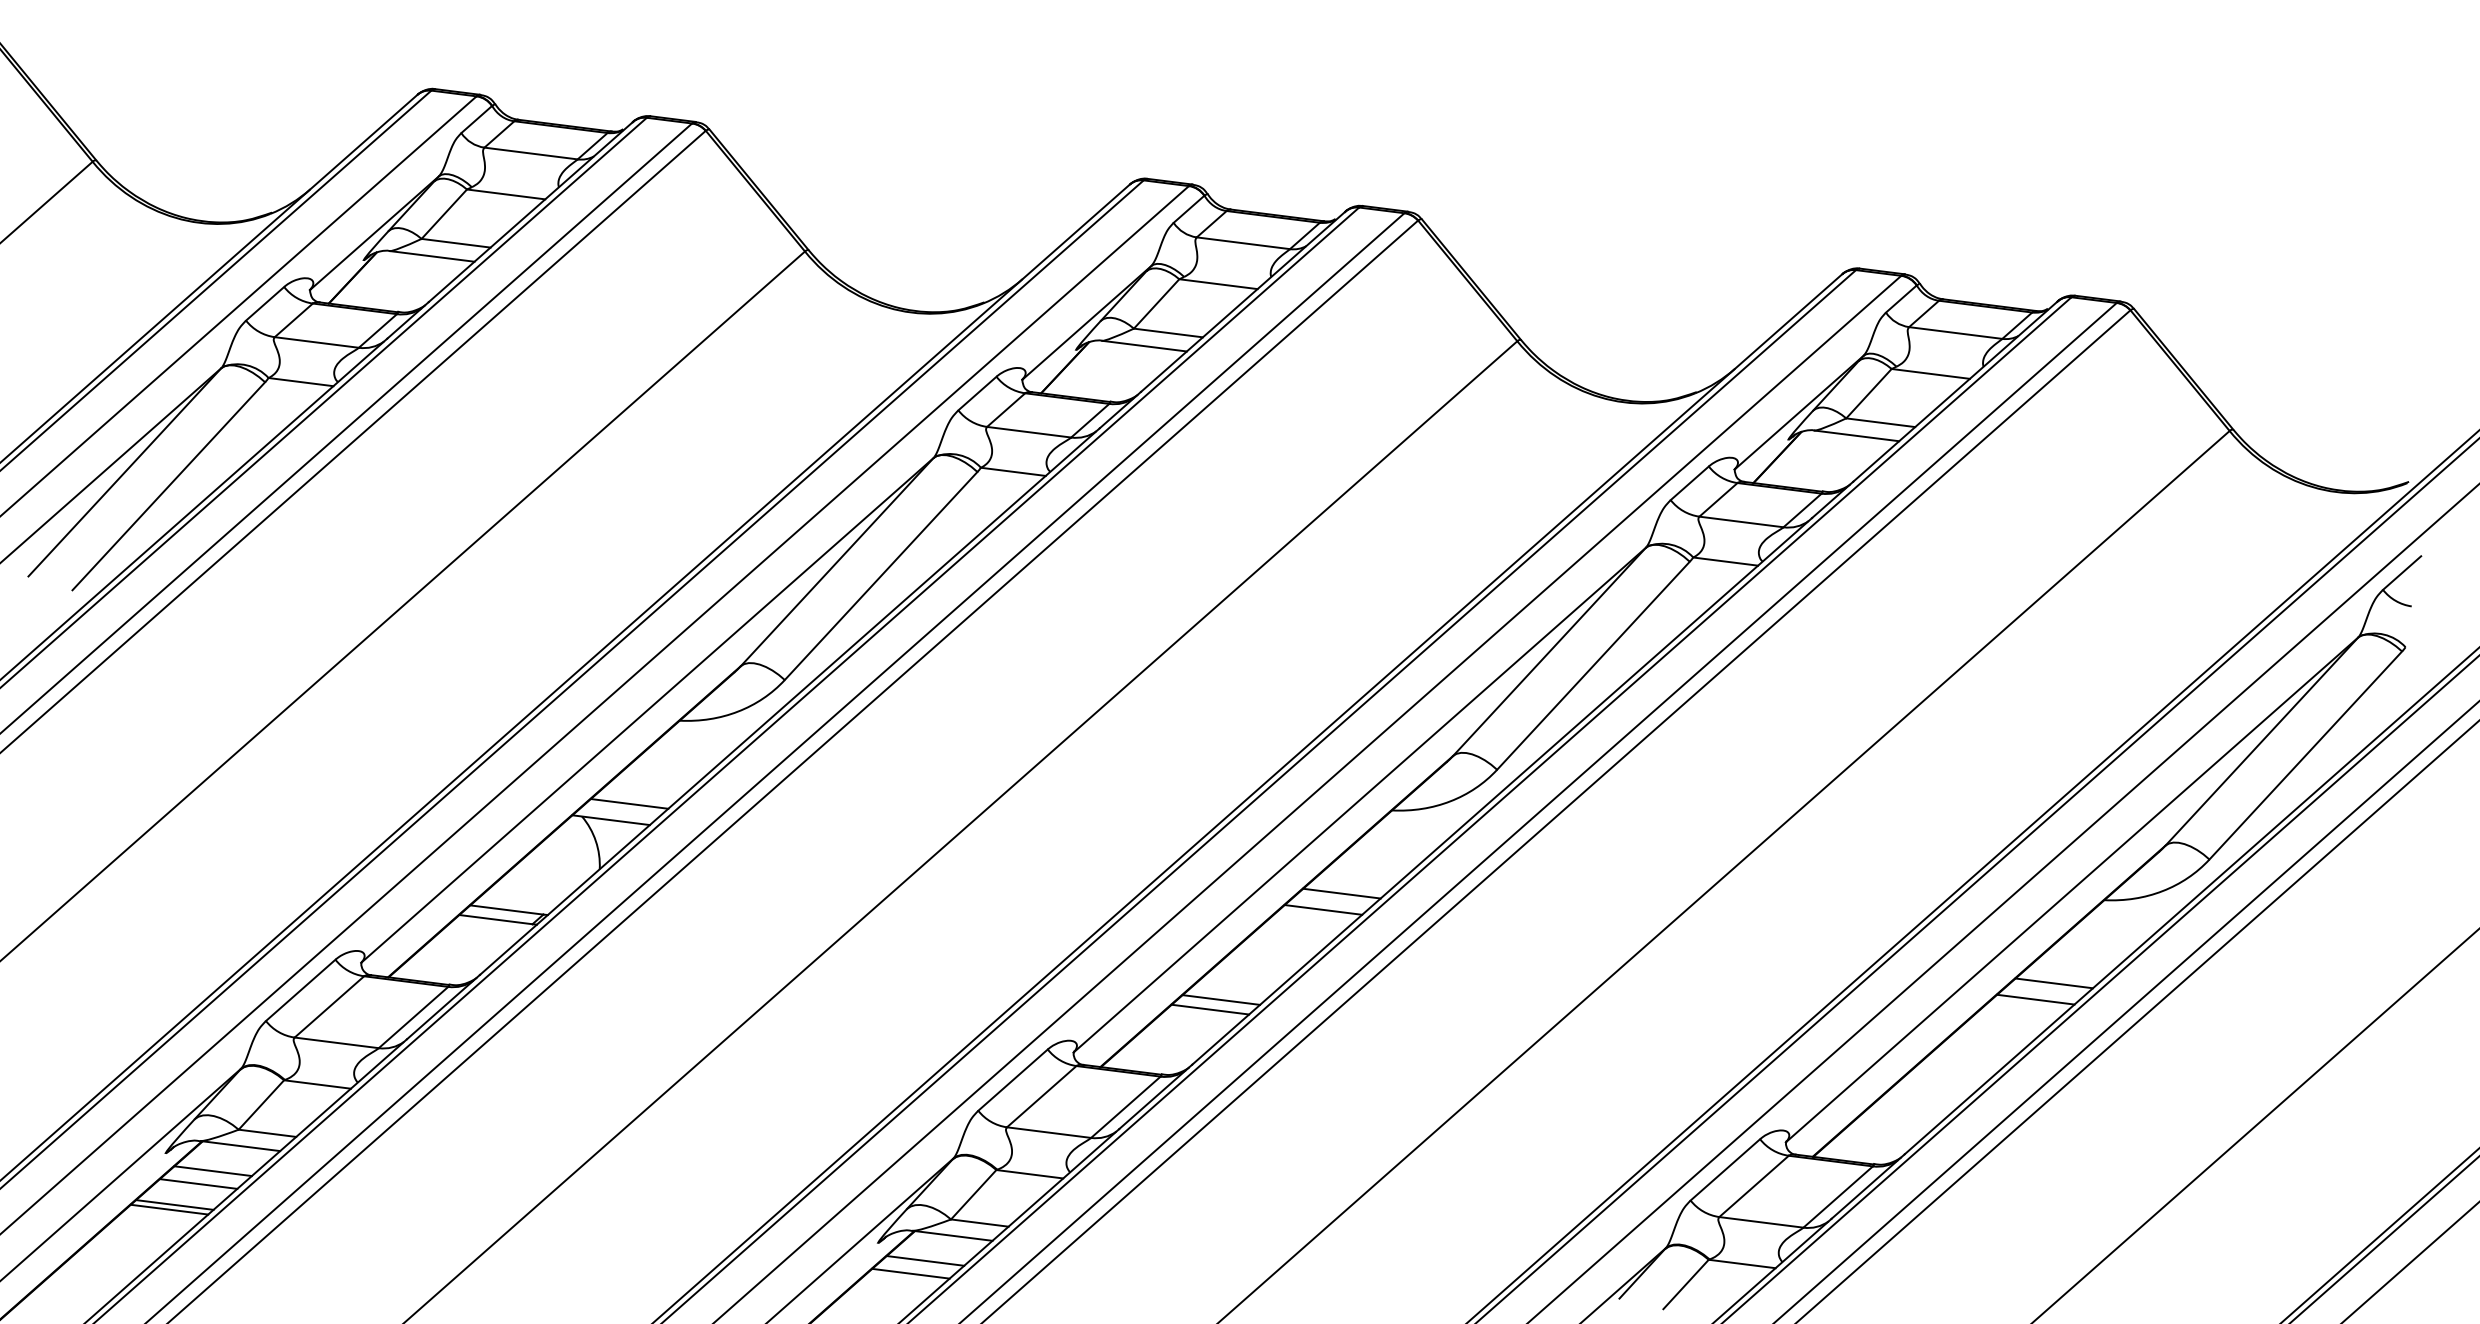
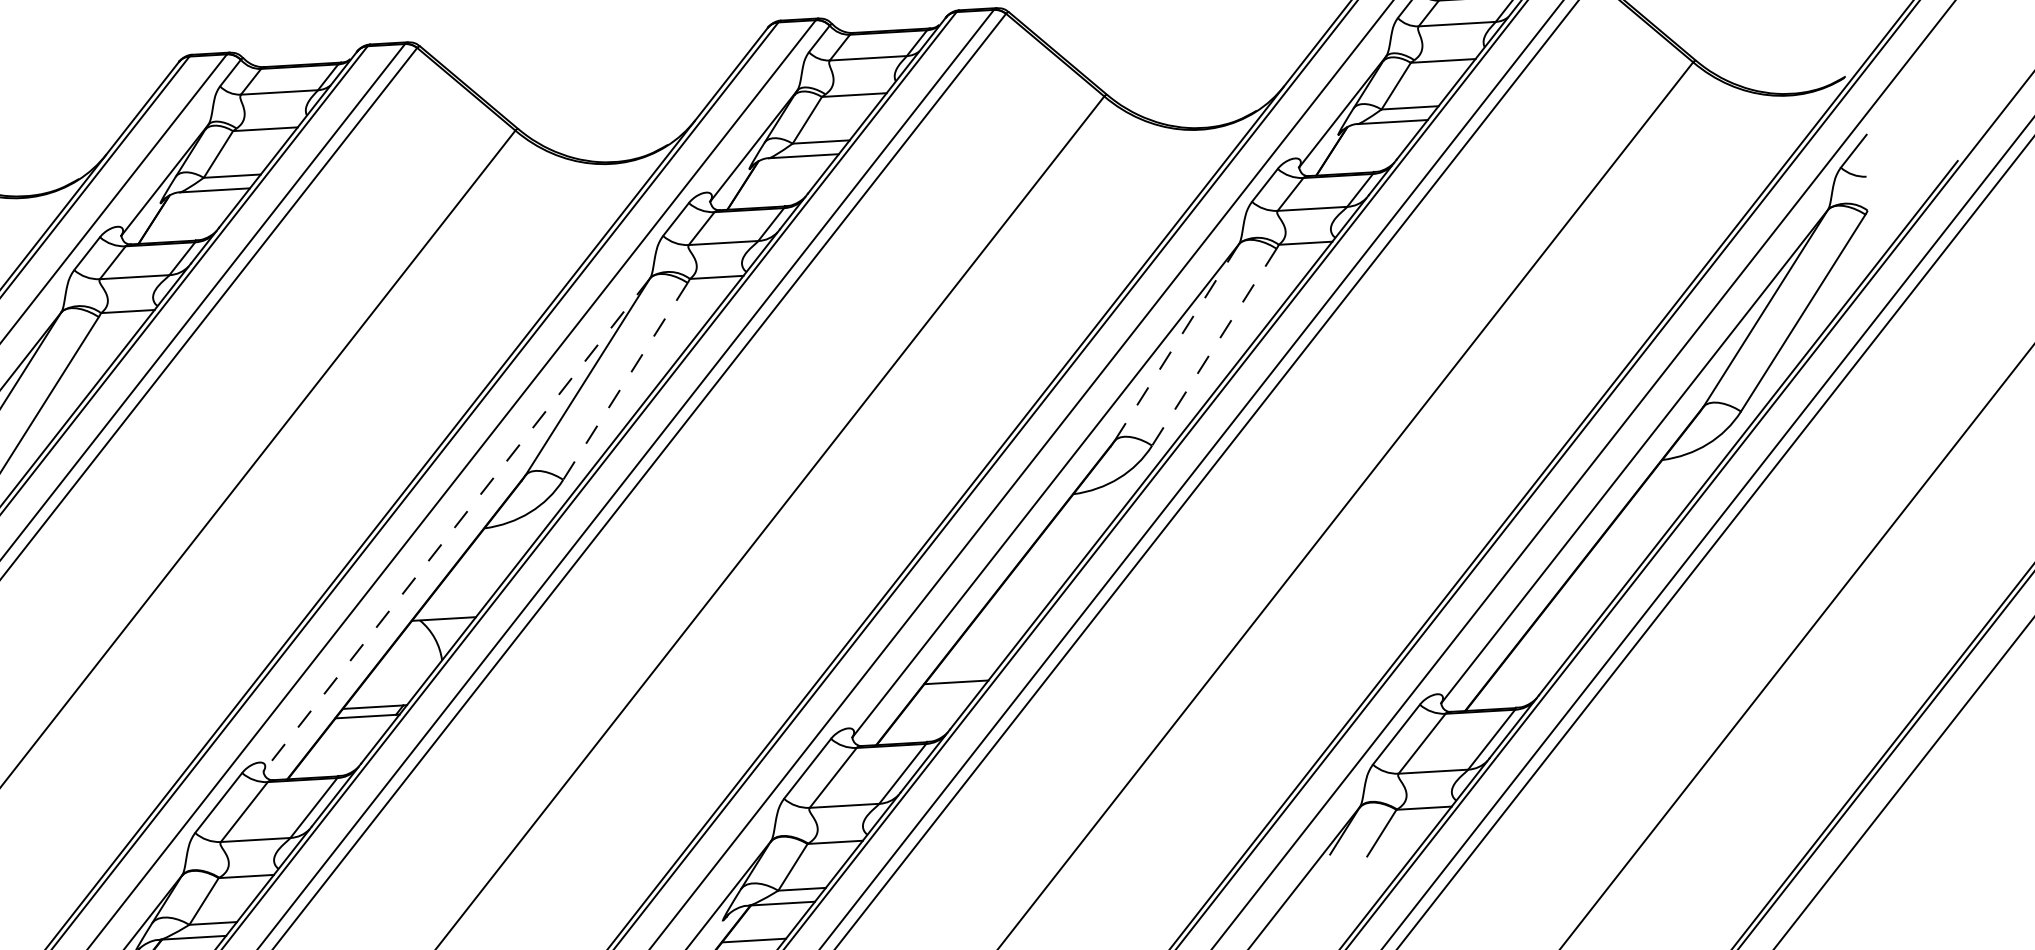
line: (881, 576) -> (625, 381), solid -> dashed
line: (1549, 651) -> (1176, 342), solid -> dashed
line: (1593, 665) -> (1214, 346), solid -> dashed
line: (647, 710) -> (456, 524), solid -> dashed
line: (629, 803) -> (456, 602), removed
line: (1341, 893) -> (1044, 568), removed
line: (1323, 909) -> (1032, 584), removed
line: (2053, 983) -> (1633, 534), removed
line: (1221, 999) -> (963, 672), removed
line: (2035, 999) -> (1621, 550), removed
line: (925, 1260) -> (763, 927), removed

